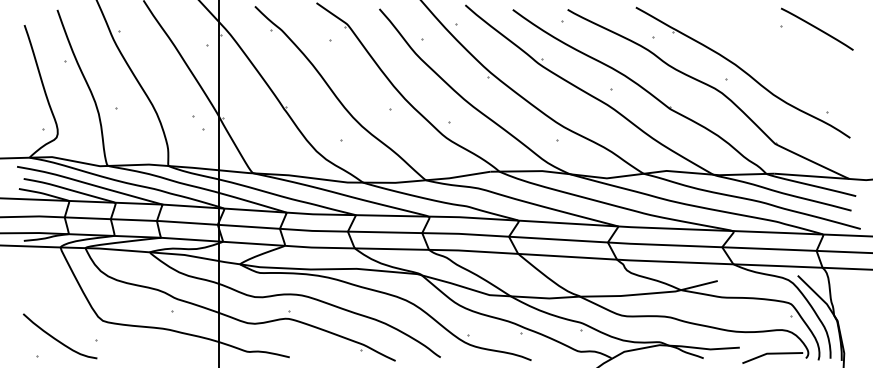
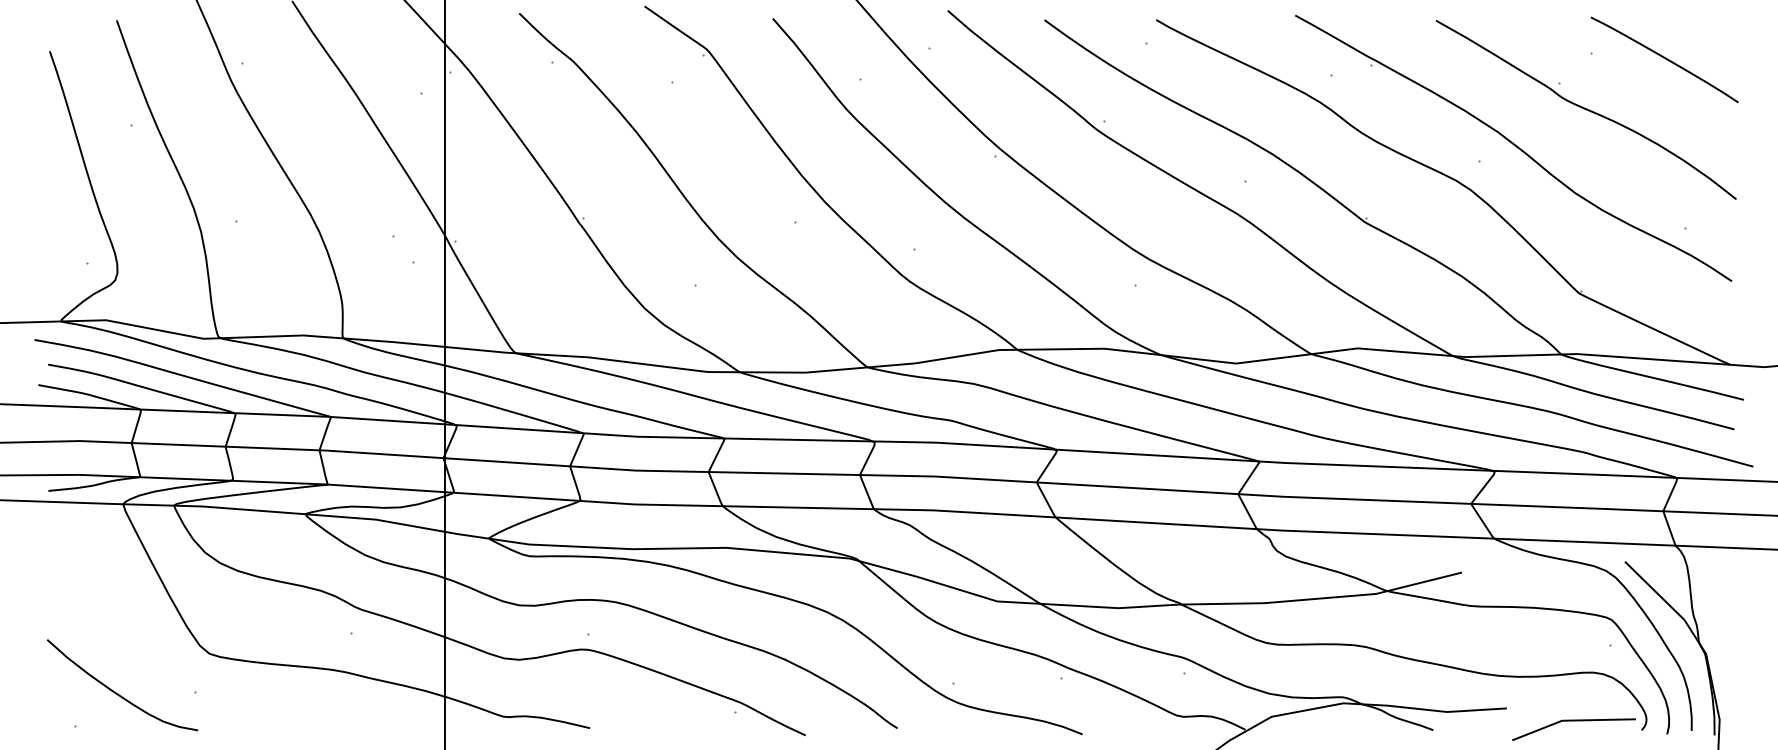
part: (778, 53) -> (1585, 109), added

